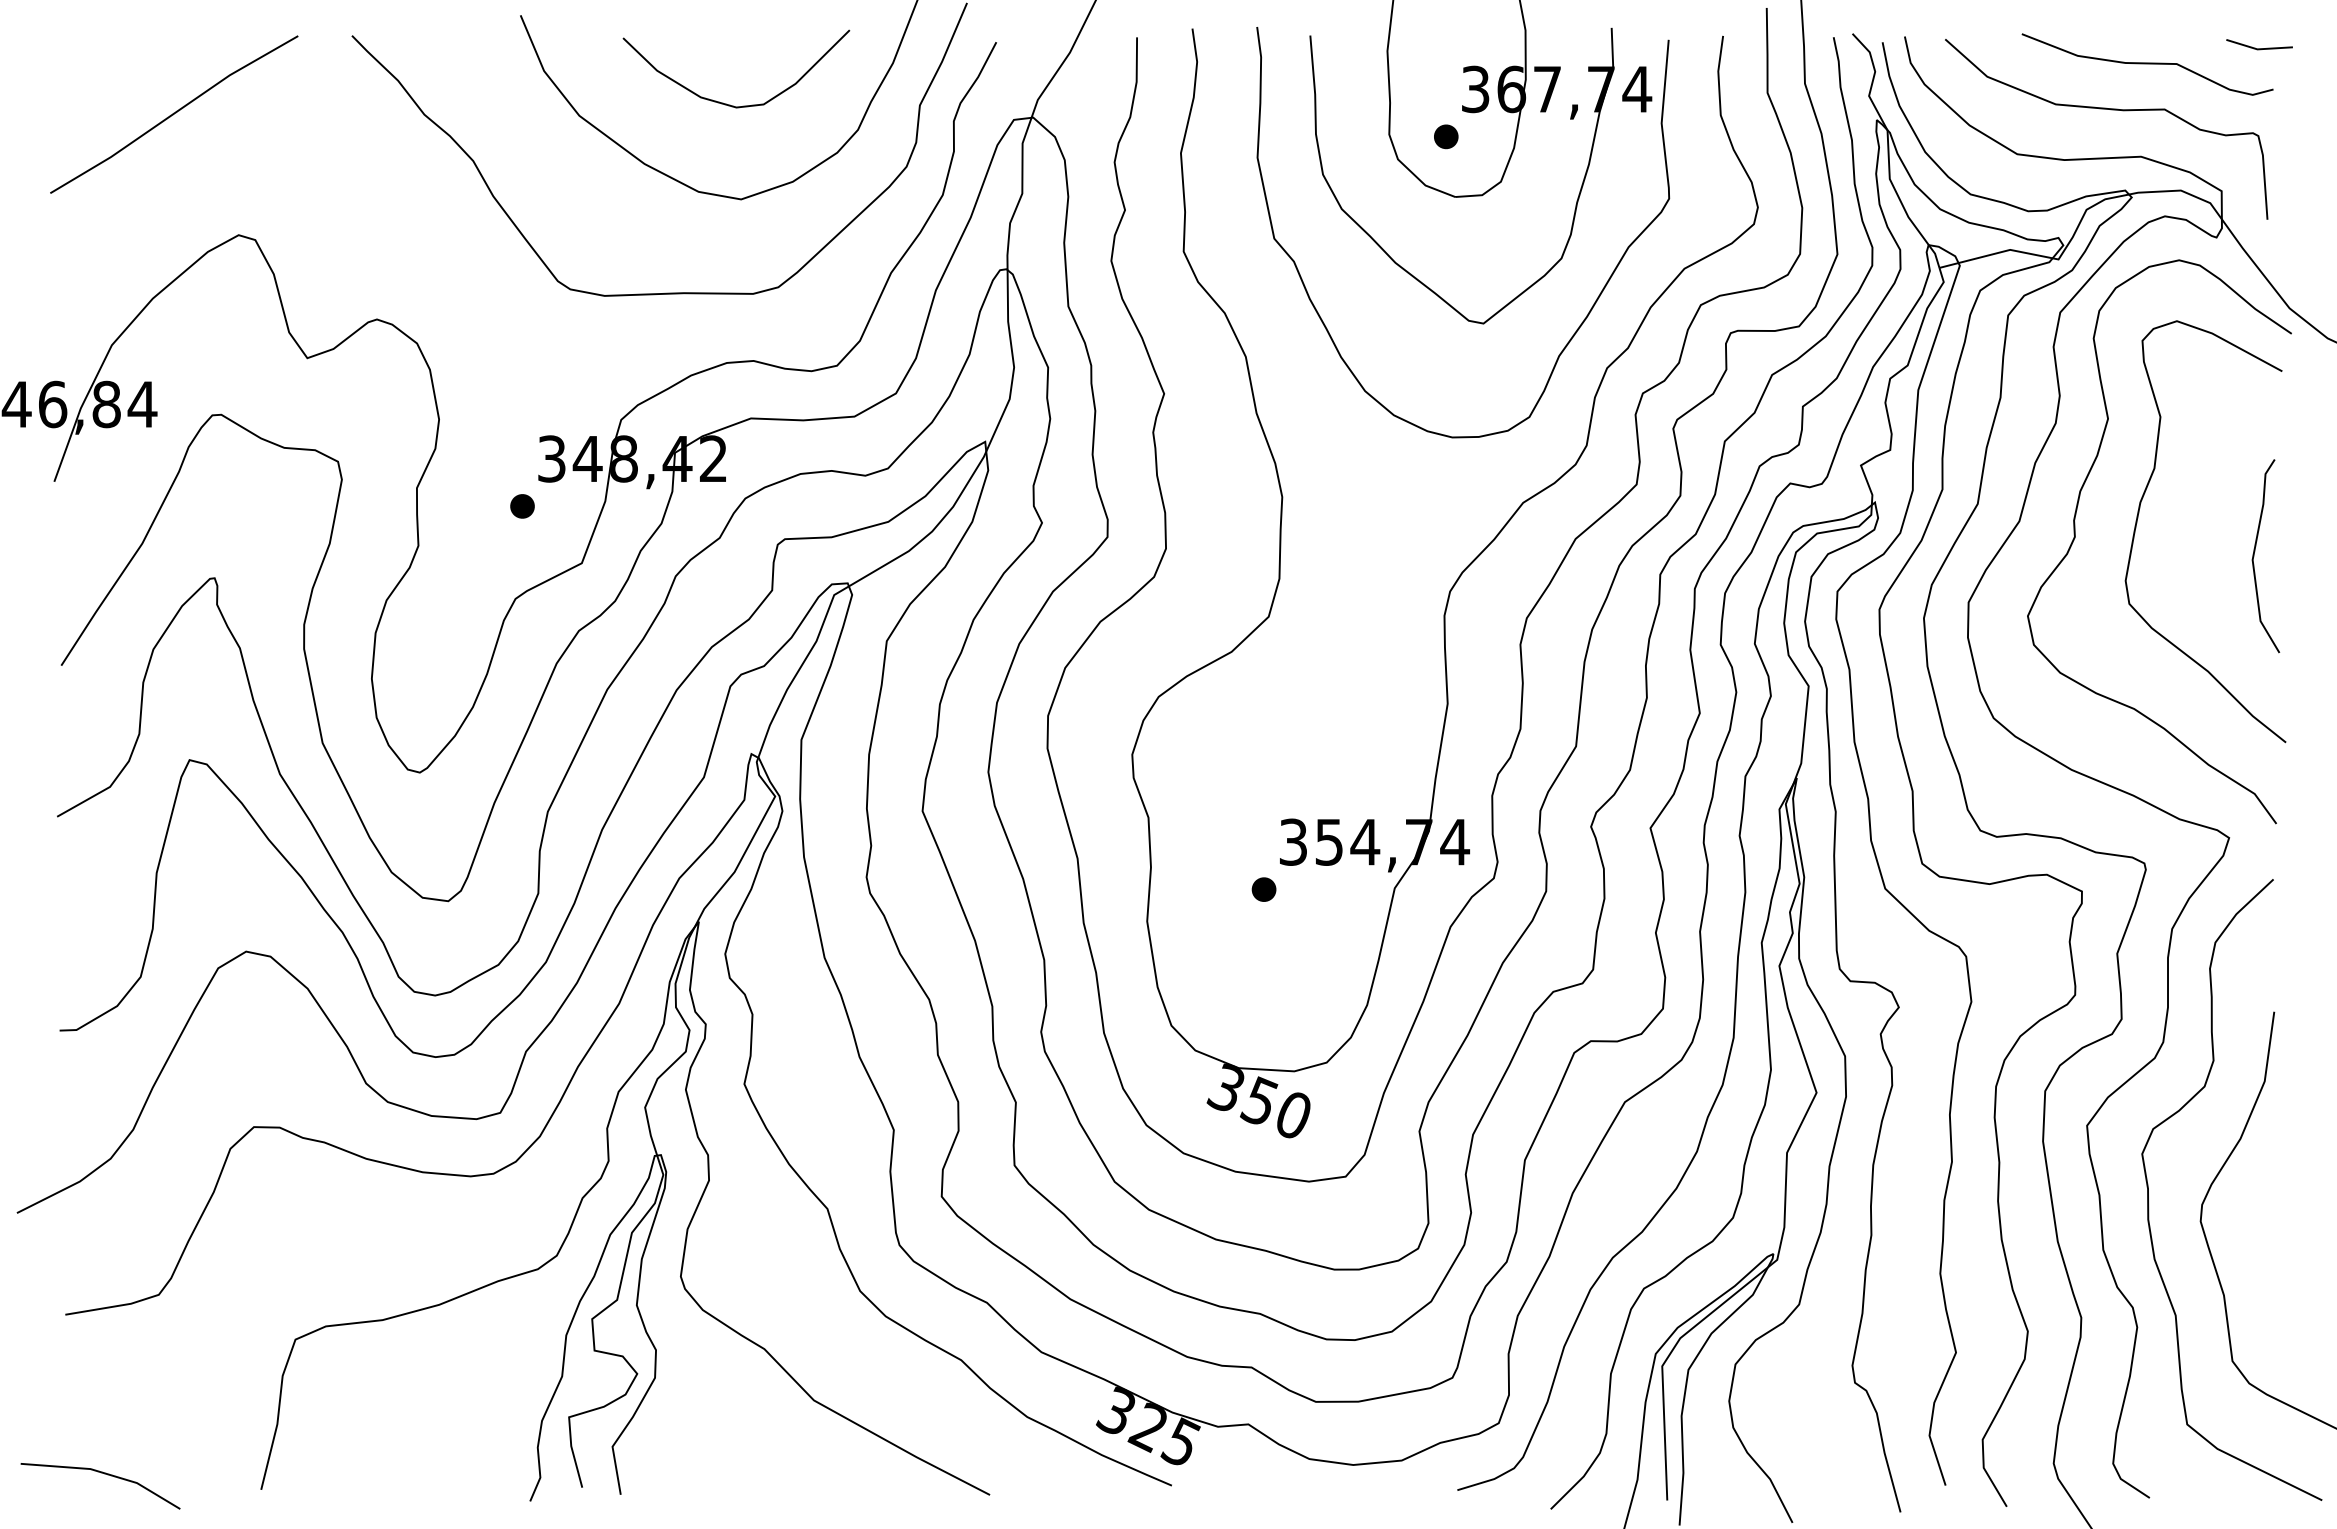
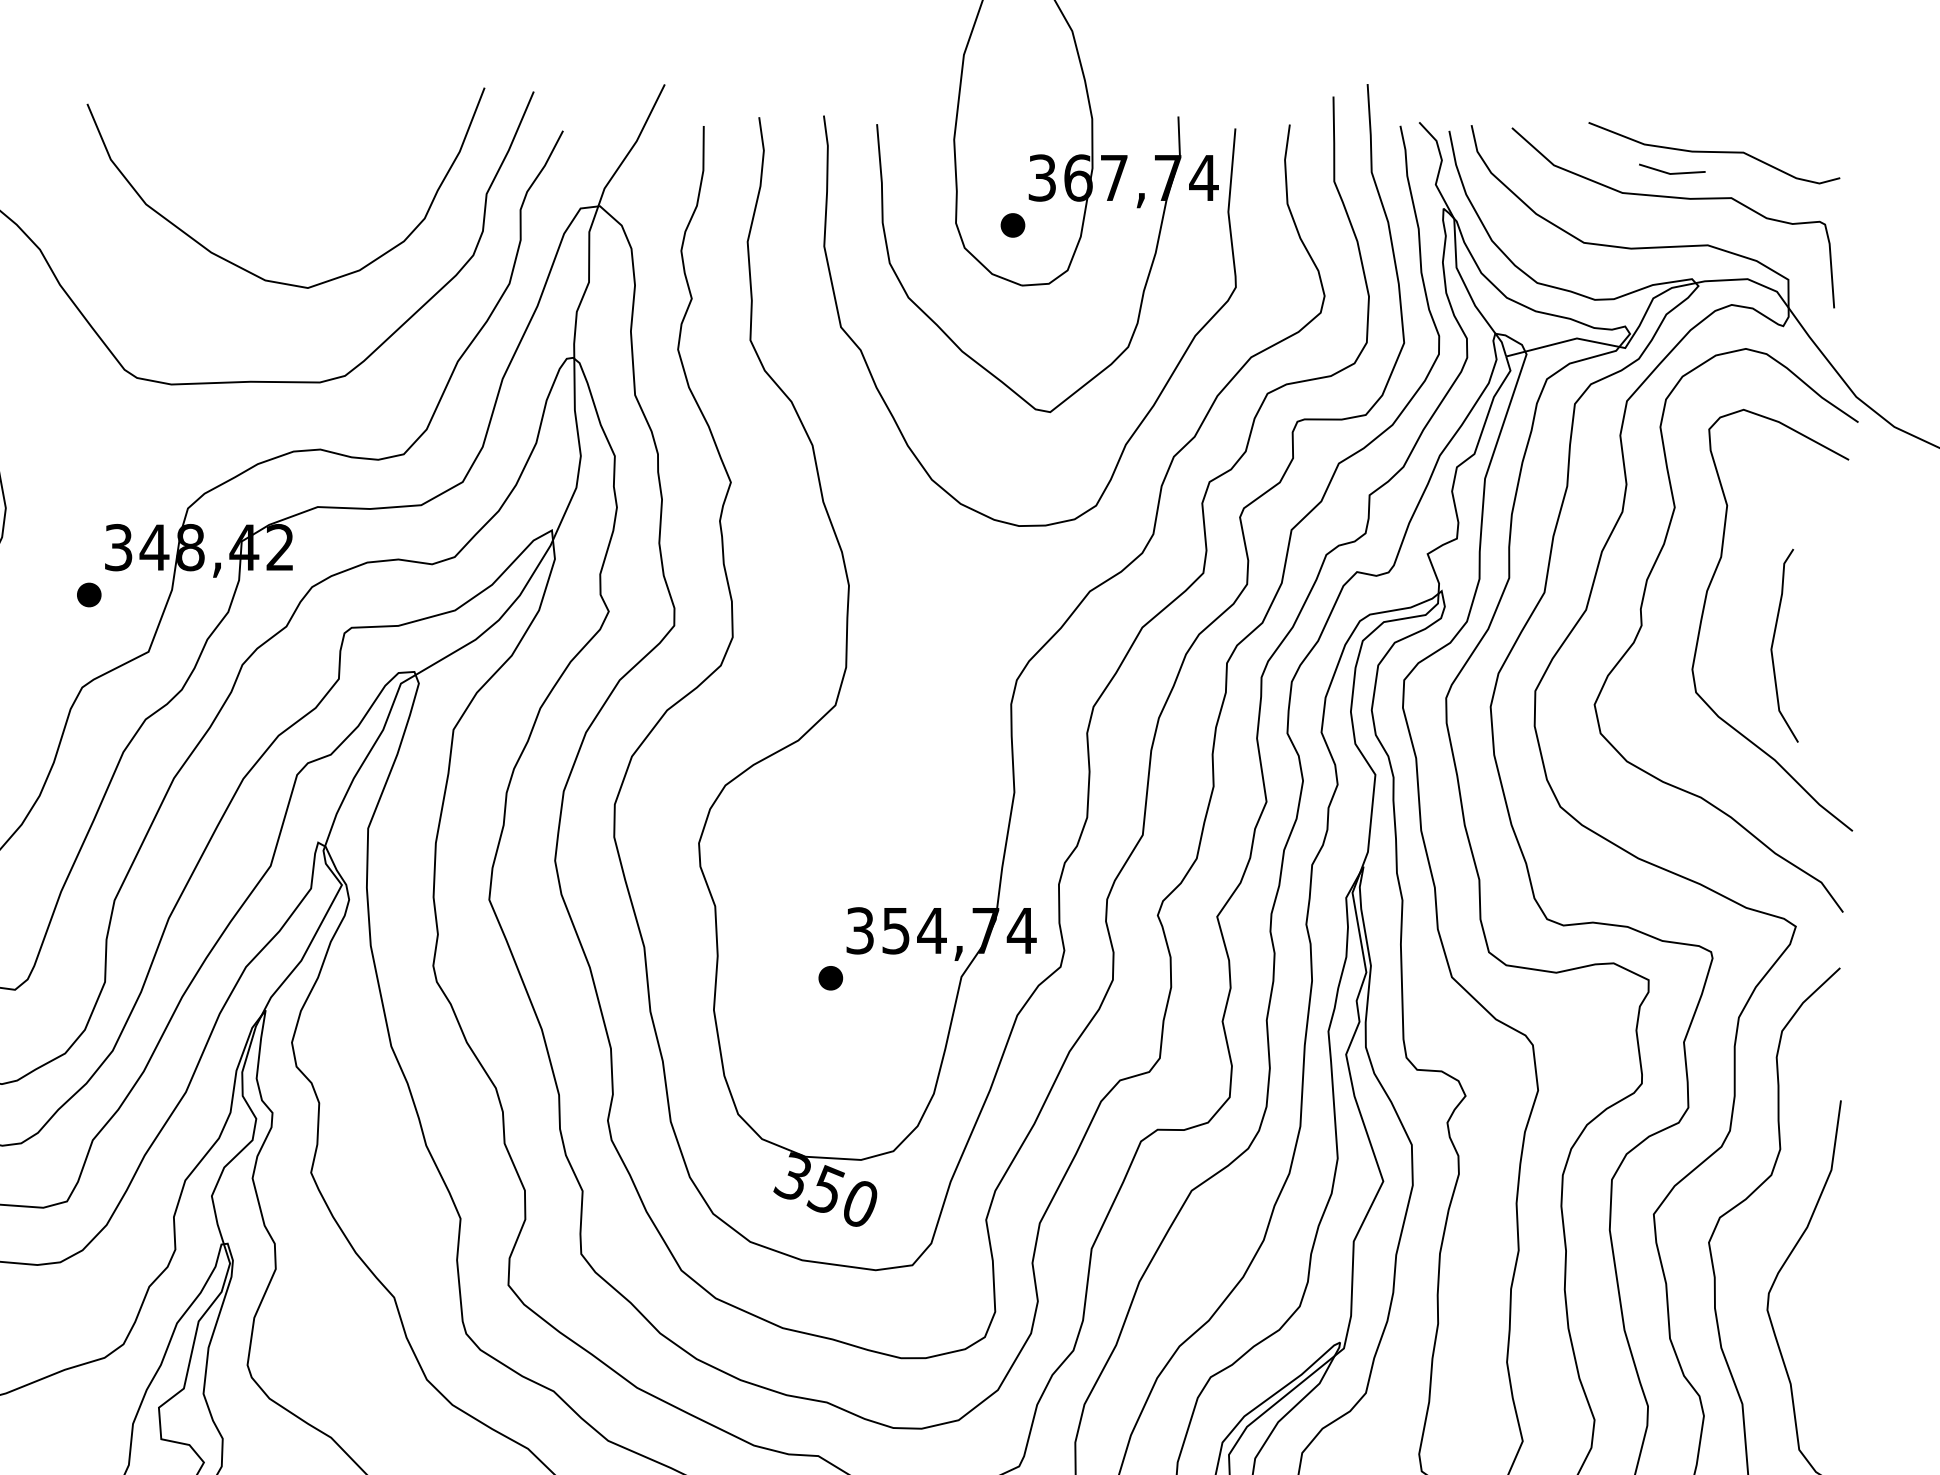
line: (2259, 48) -> (1672, 173), moved
curve: (723, 102) -> (290, 191), removed
curve: (2254, 556) -> (1773, 646), moved

